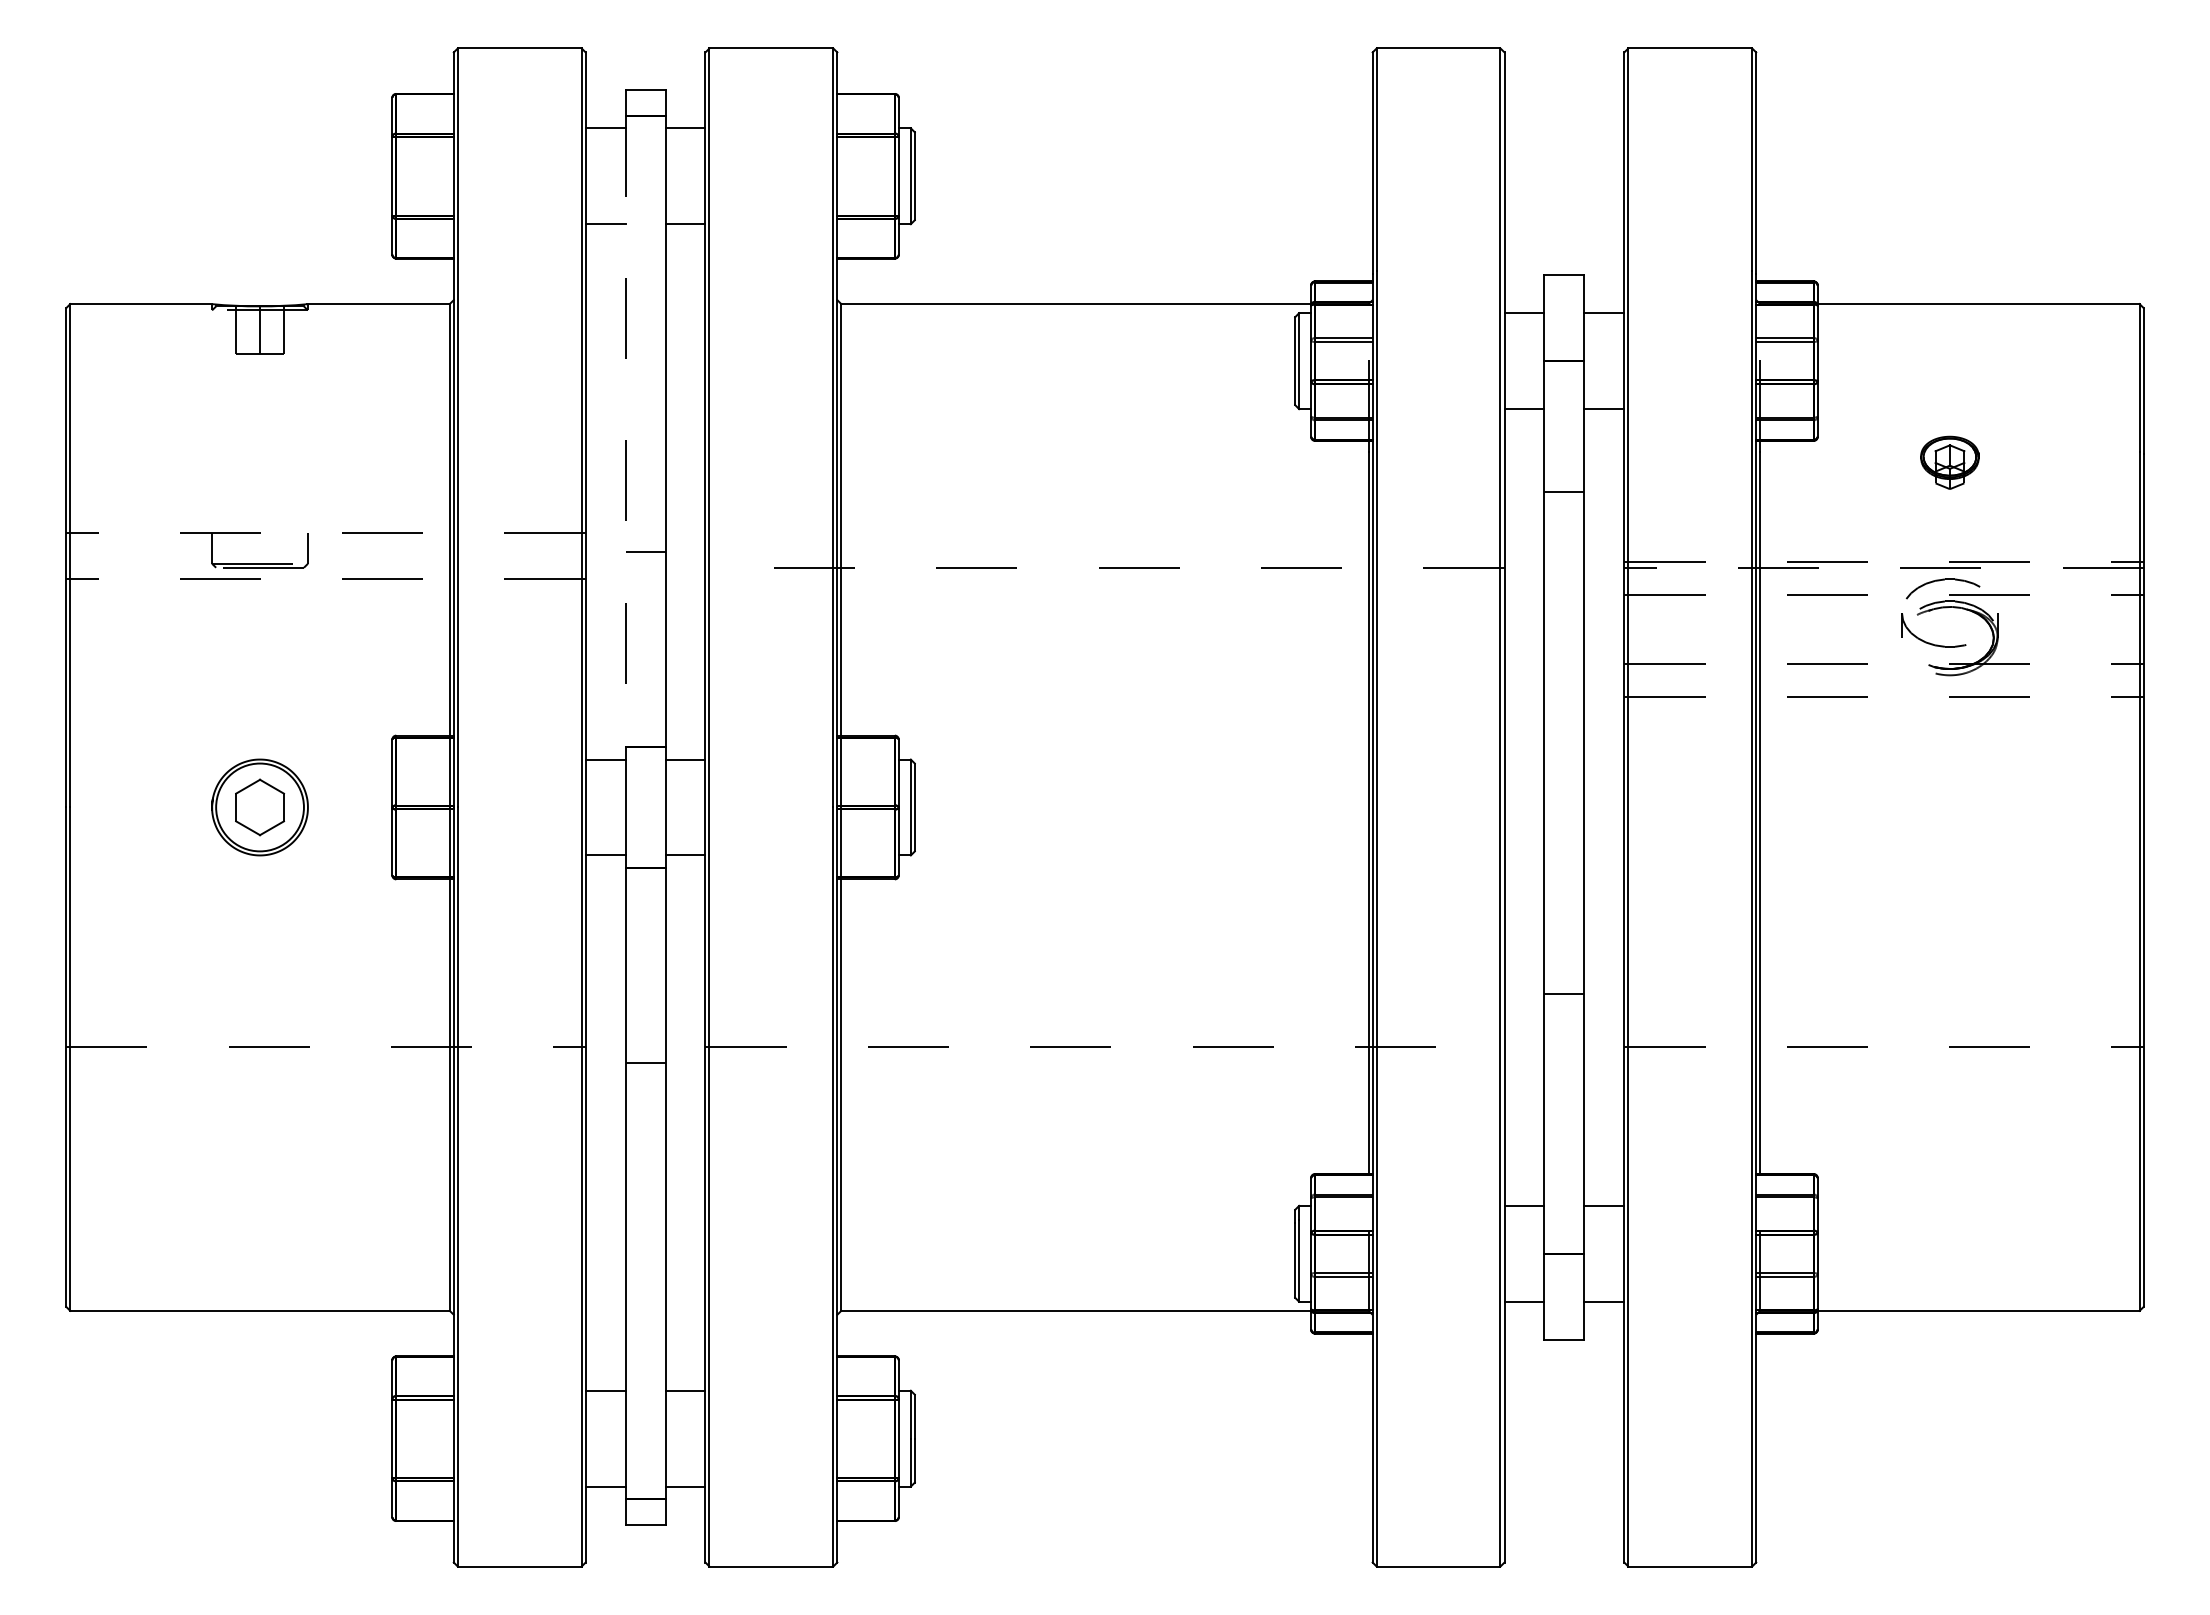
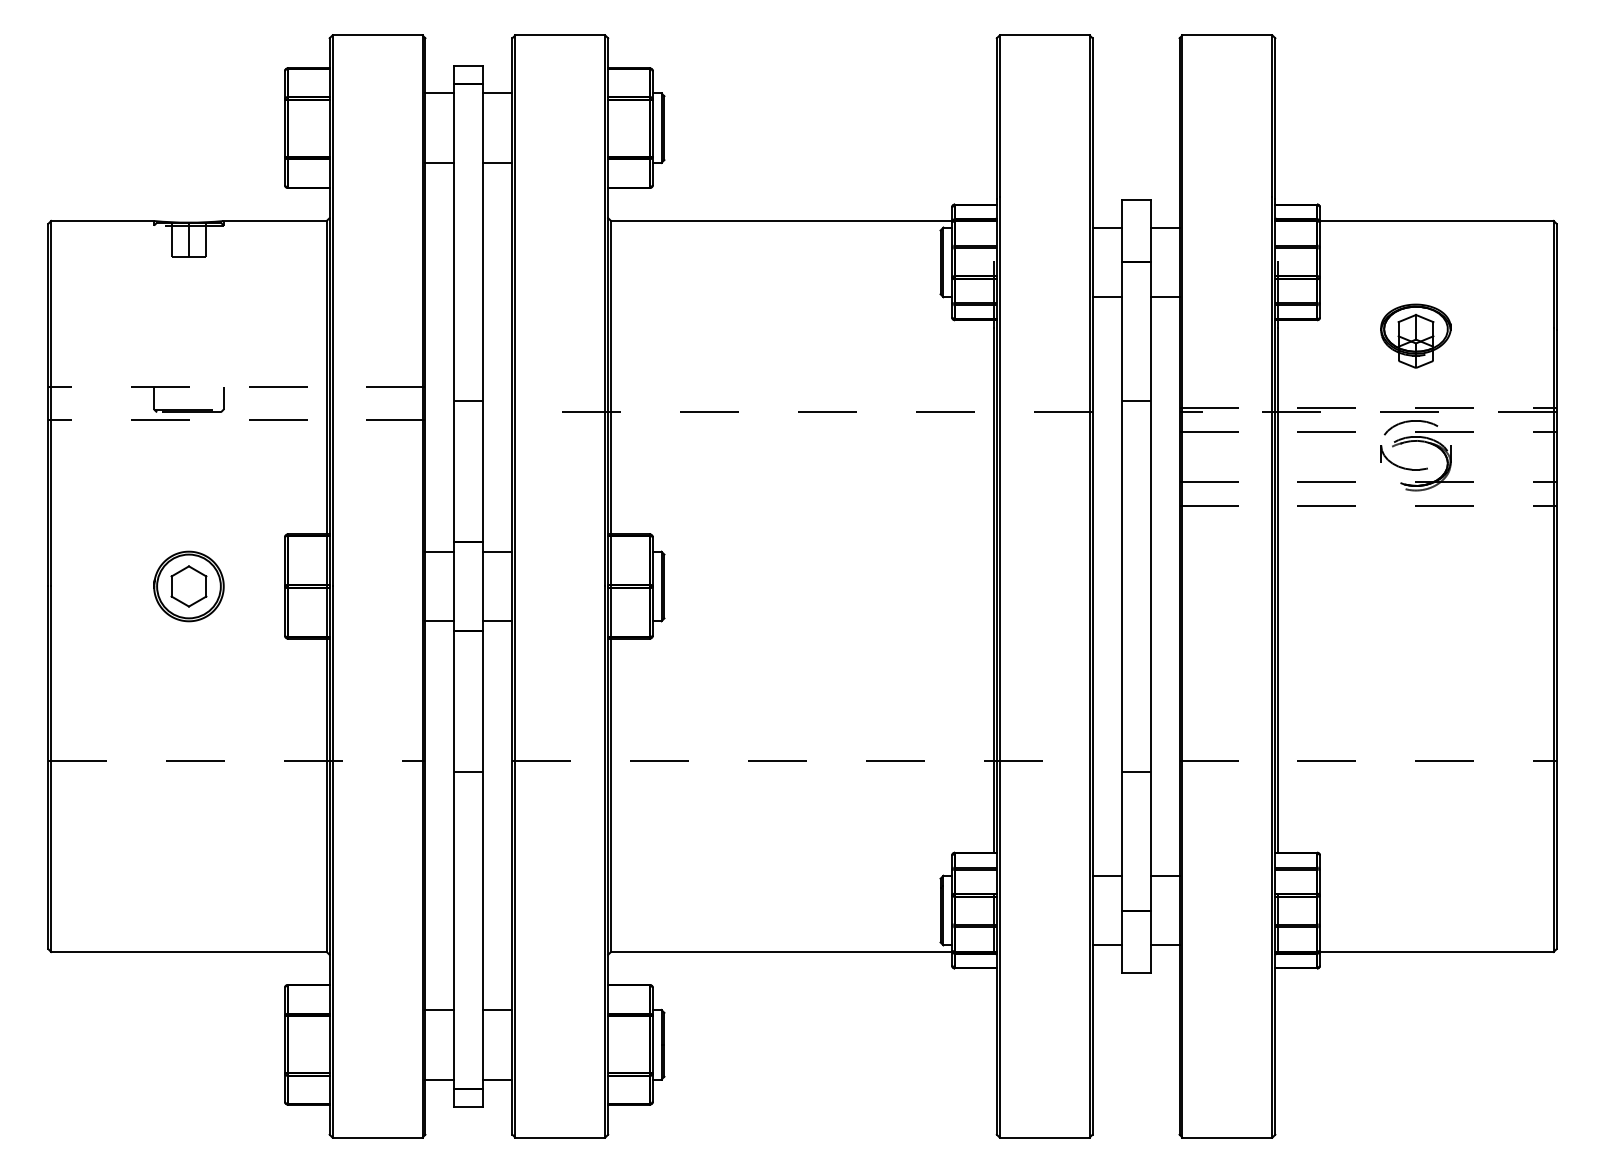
line: (625, 431) -> (454, 313), dashed -> solid
part: (1949, 462) -> (1415, 335), size x1.67
line: (1564, 491) -> (1136, 400), moved
line: (1564, 994) -> (1136, 772), moved

